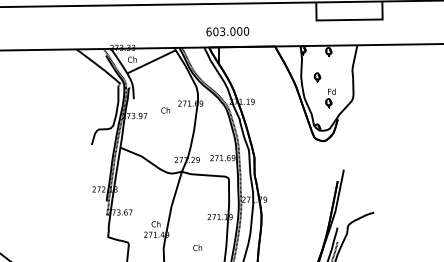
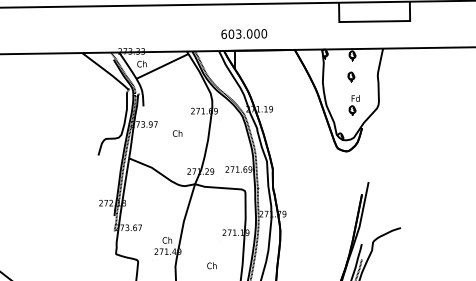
part: (317, 76) -> (351, 76), moved
text: (165, 110) -> (177, 133), moved

